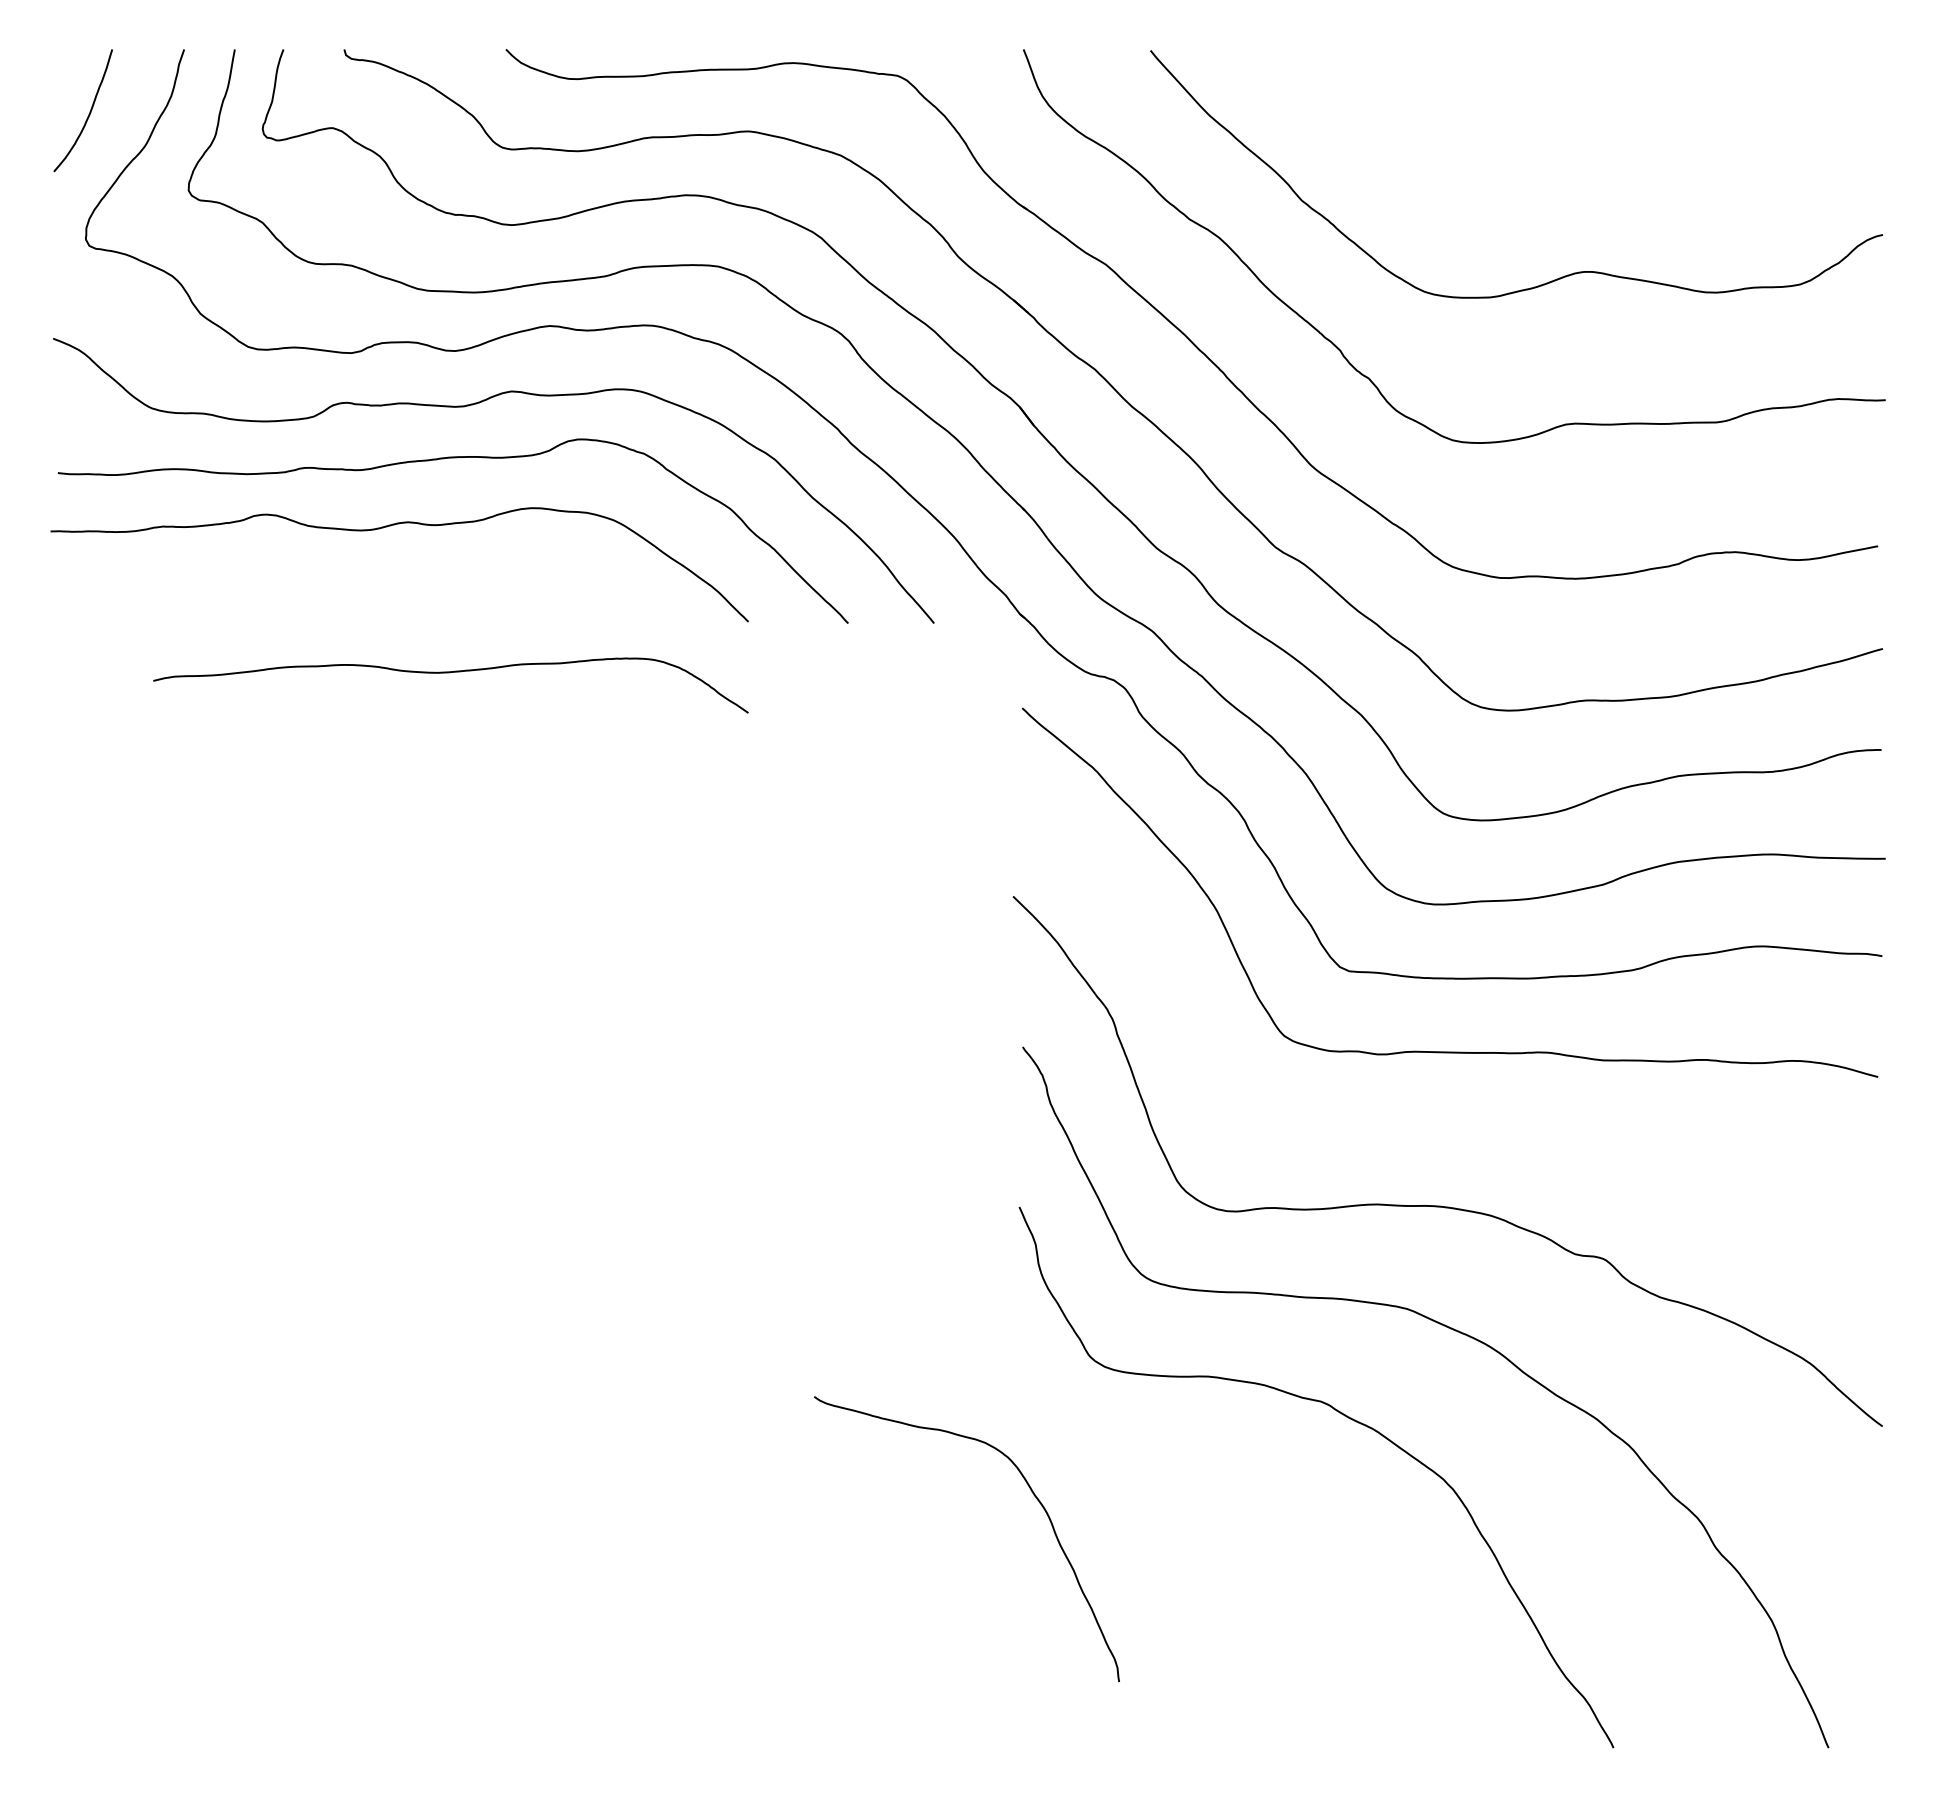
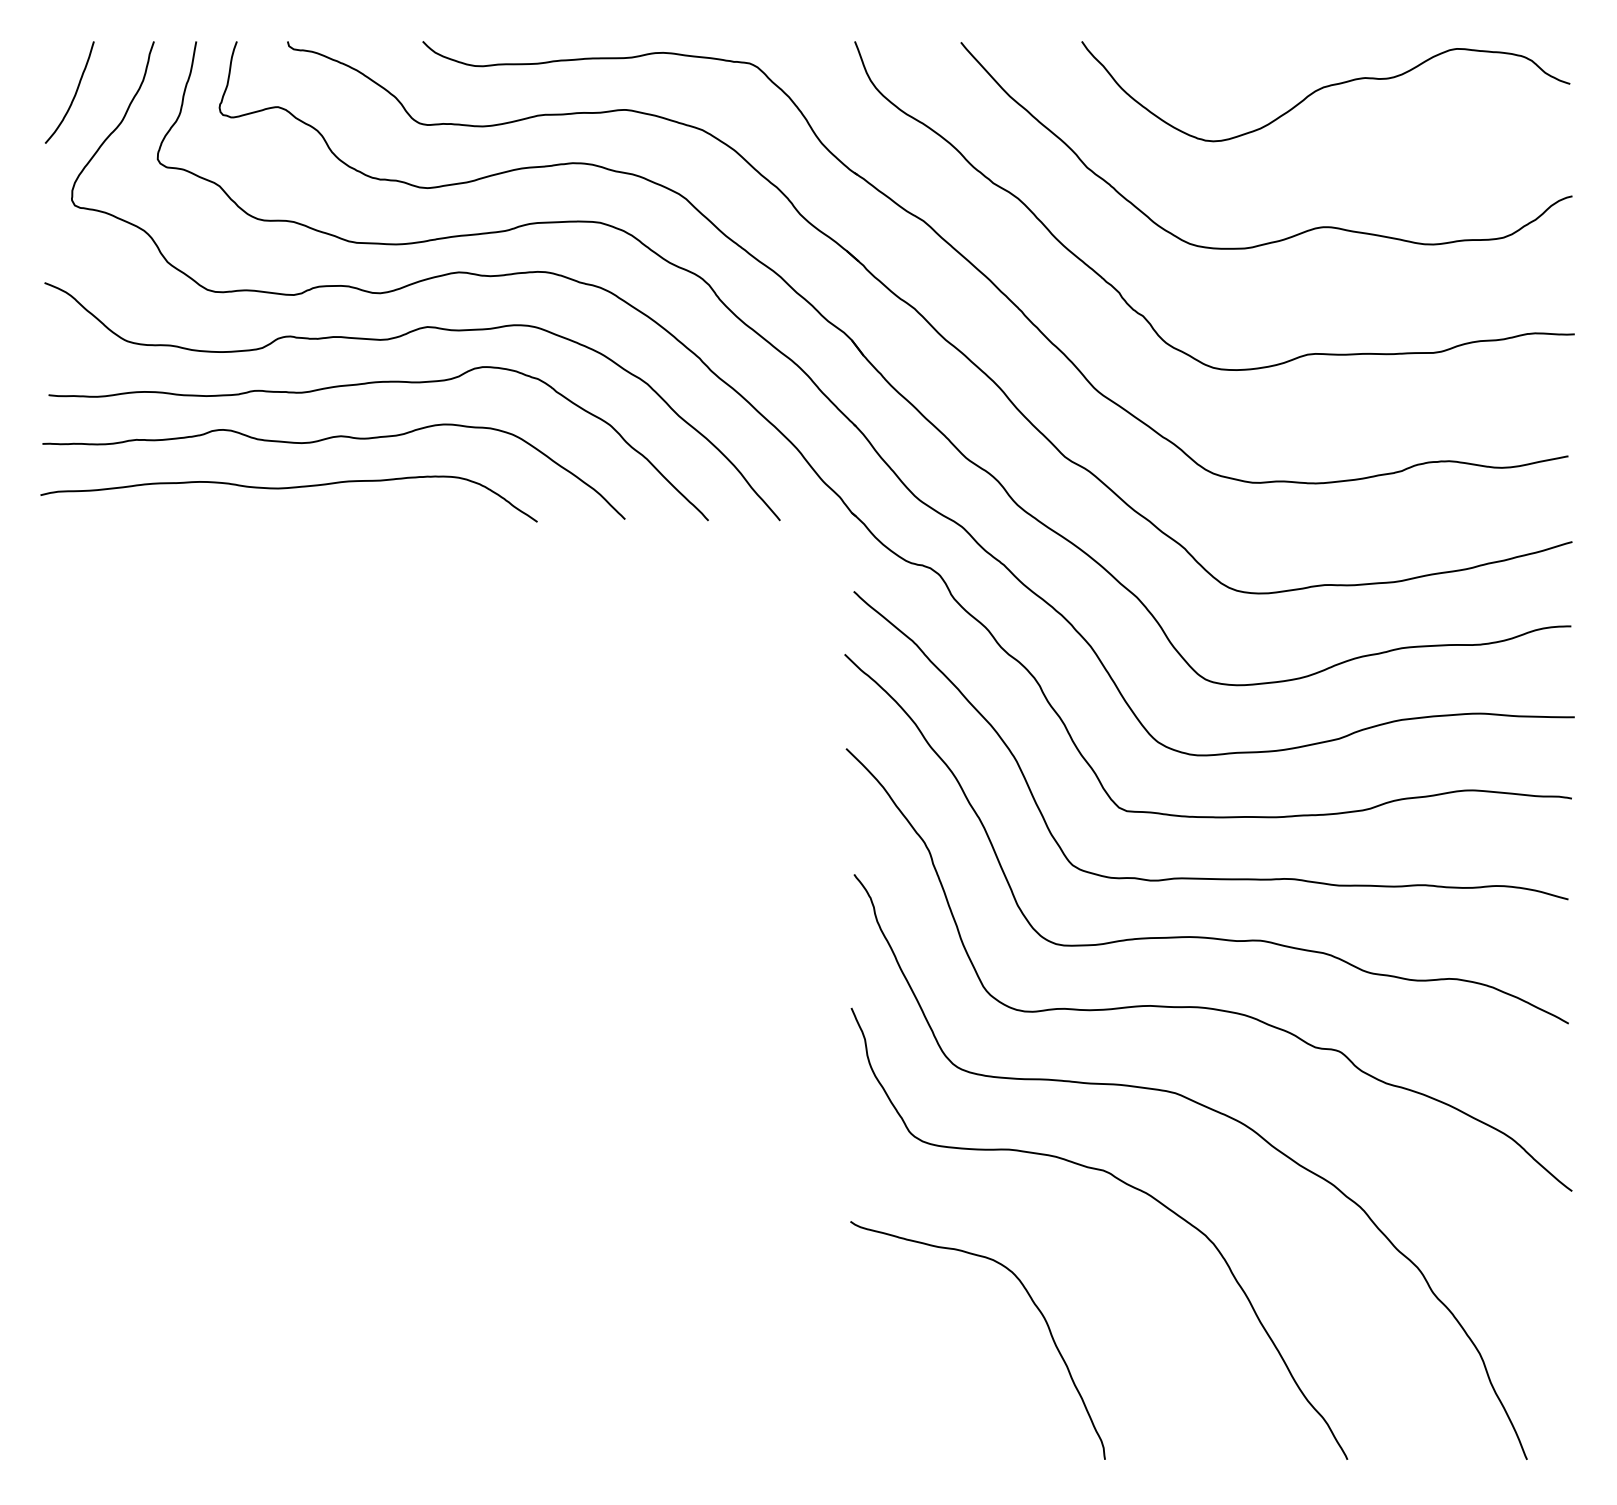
curve: (1585, 105) -> (1324, 88), added
curve: (450, 673) -> (288, 489), moved
curve: (1441, 1121) -> (1203, 936), added
curve: (1033, 1495) -> (1033, 1304), moved

